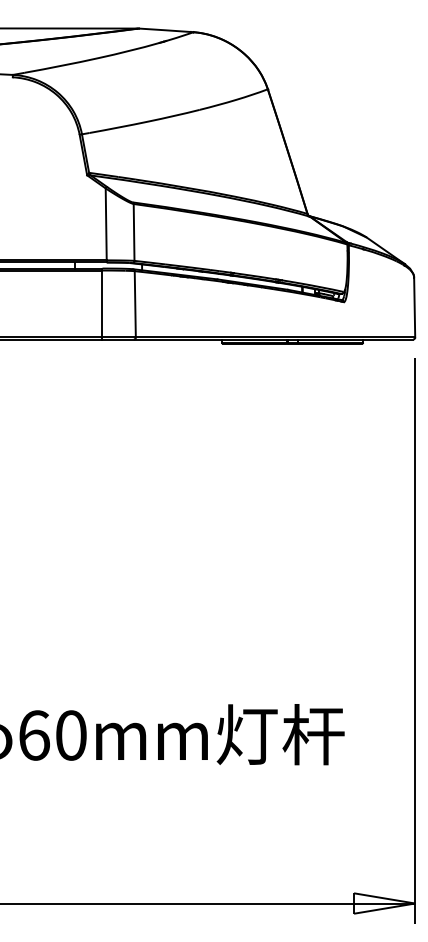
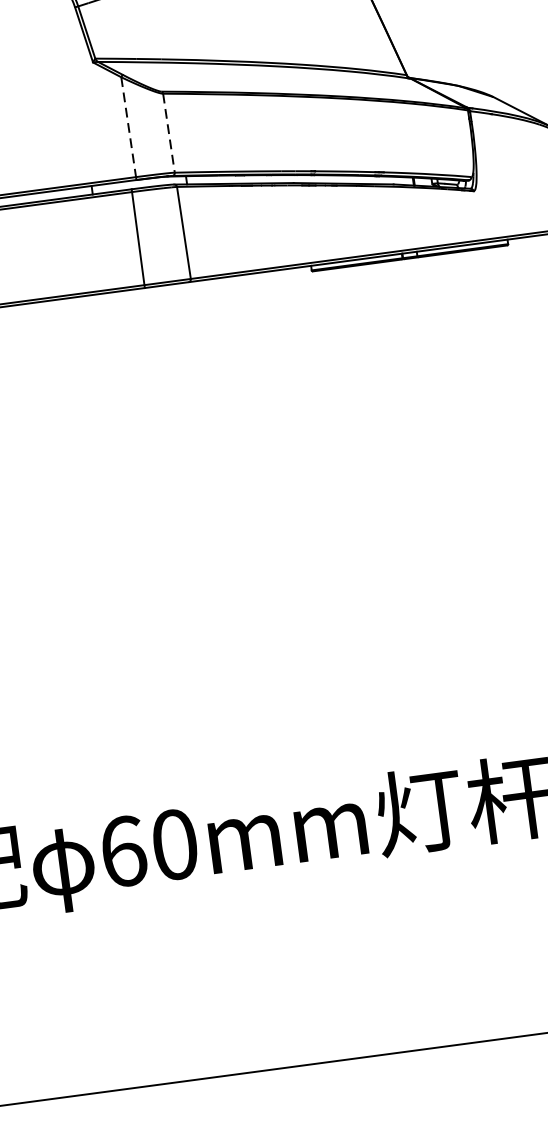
line: (106, 224) -> (129, 127), solid -> dashed
line: (134, 232) -> (169, 133), solid -> dashed

